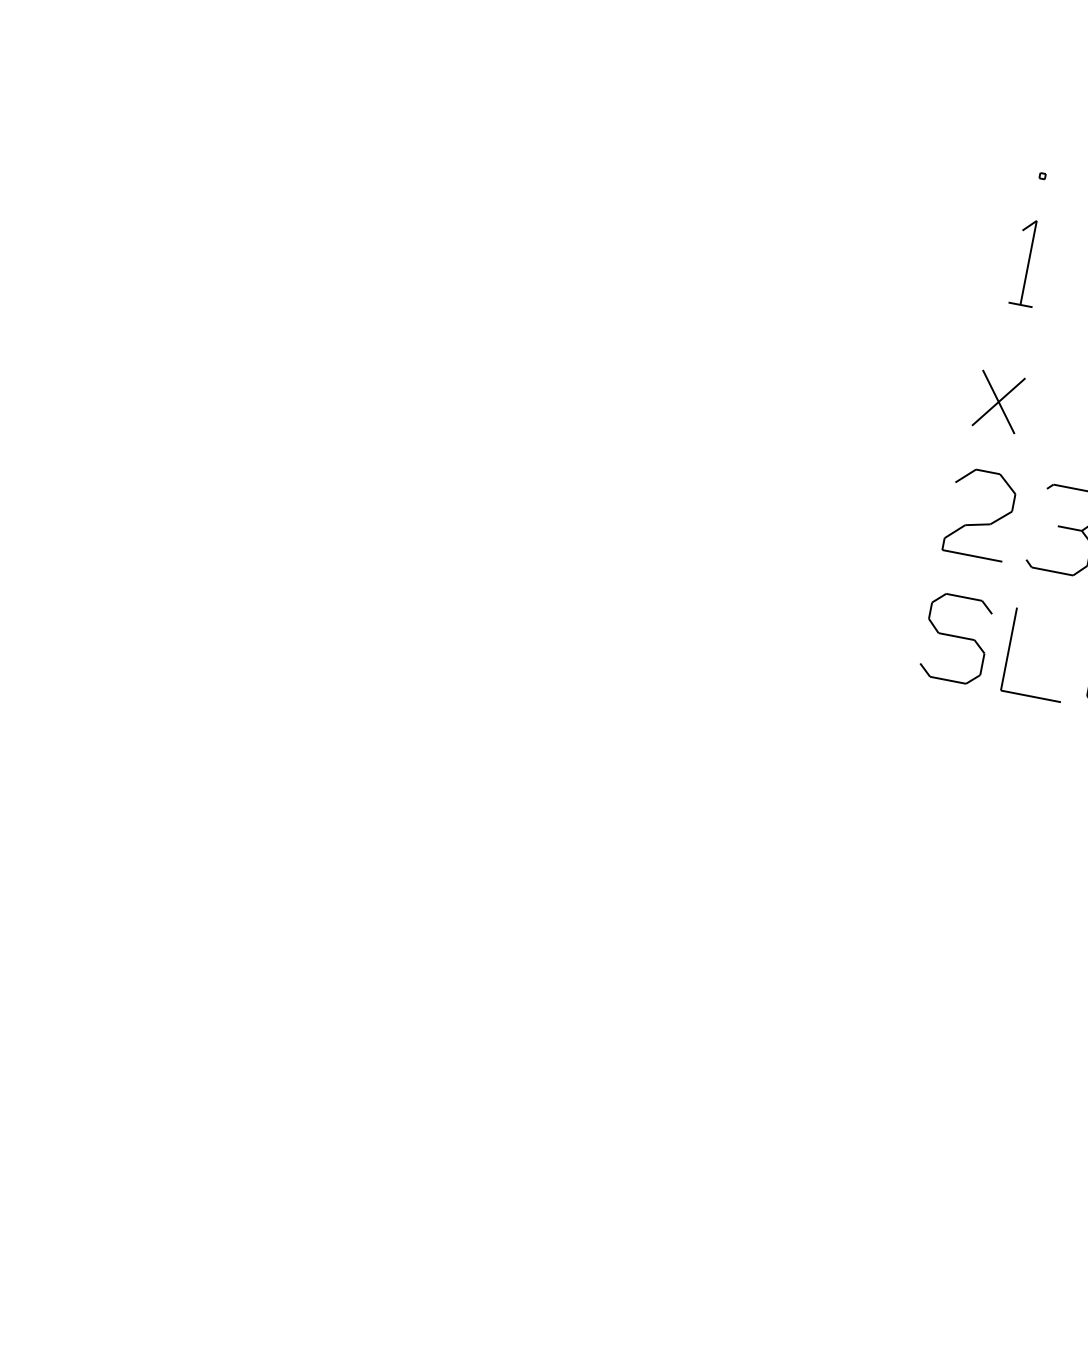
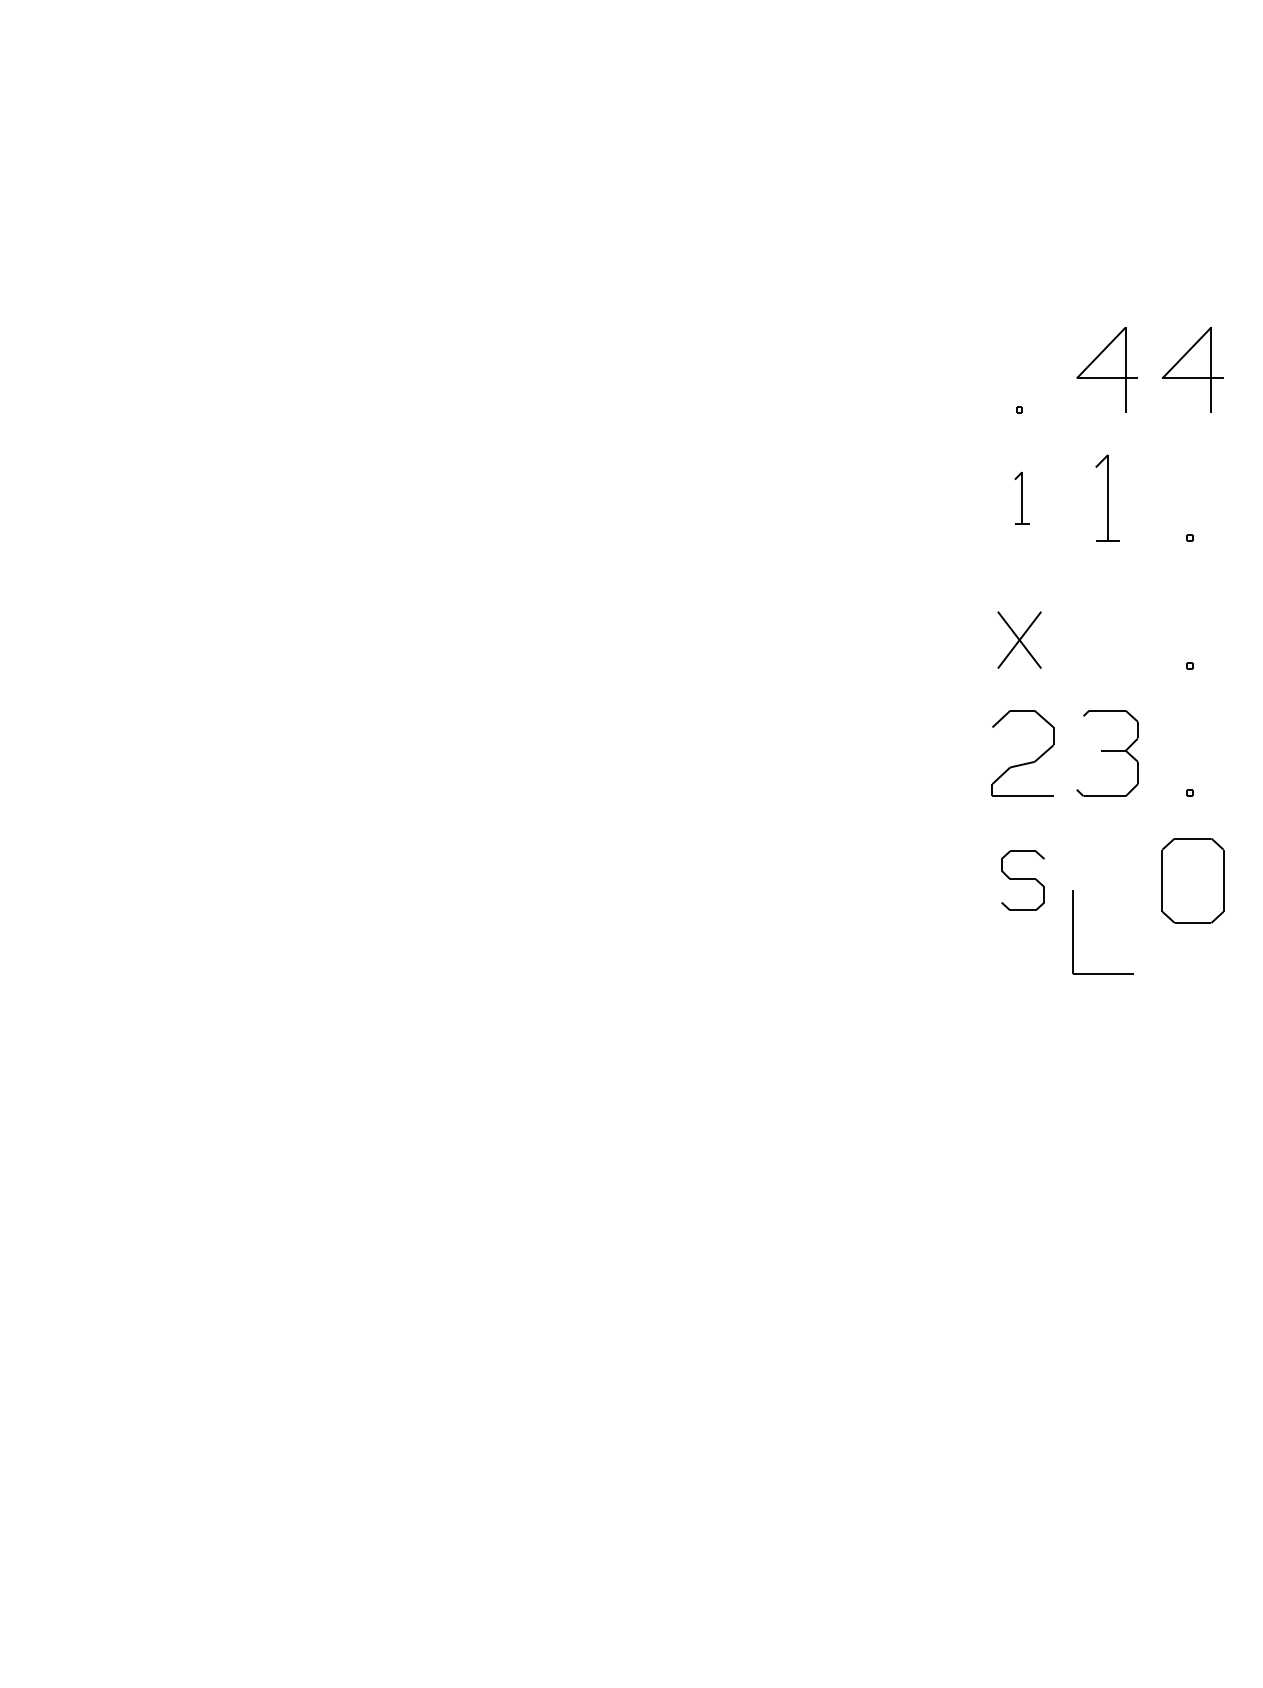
part: (1027, 262) -> (1021, 497), size x0.6
part: (955, 638) -> (1022, 880), size x0.7
part: (1009, 649) -> (1073, 932), moved

